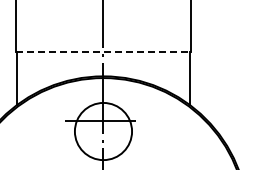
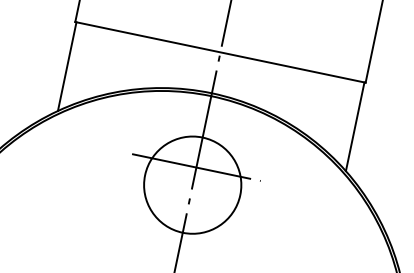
line: (103, 51) -> (220, 51), dashed -> solid

